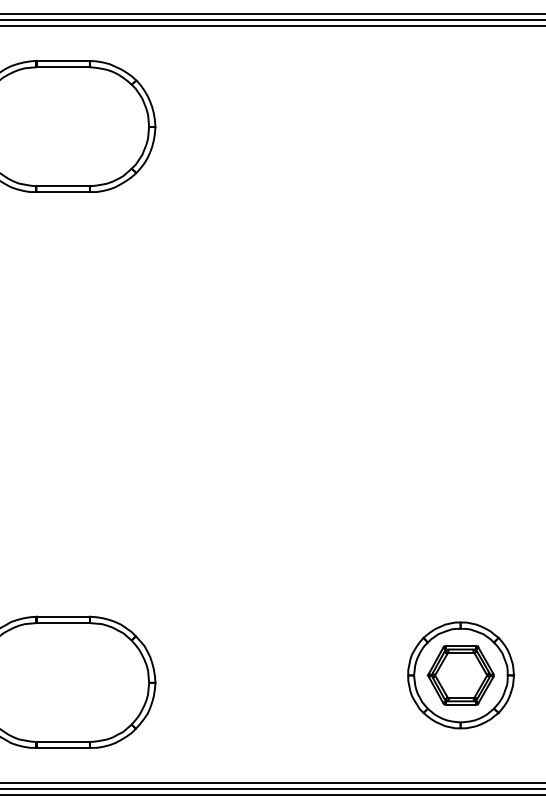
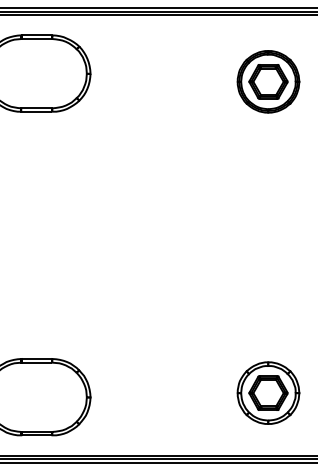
part: (461, 140) -> (268, 81), added

